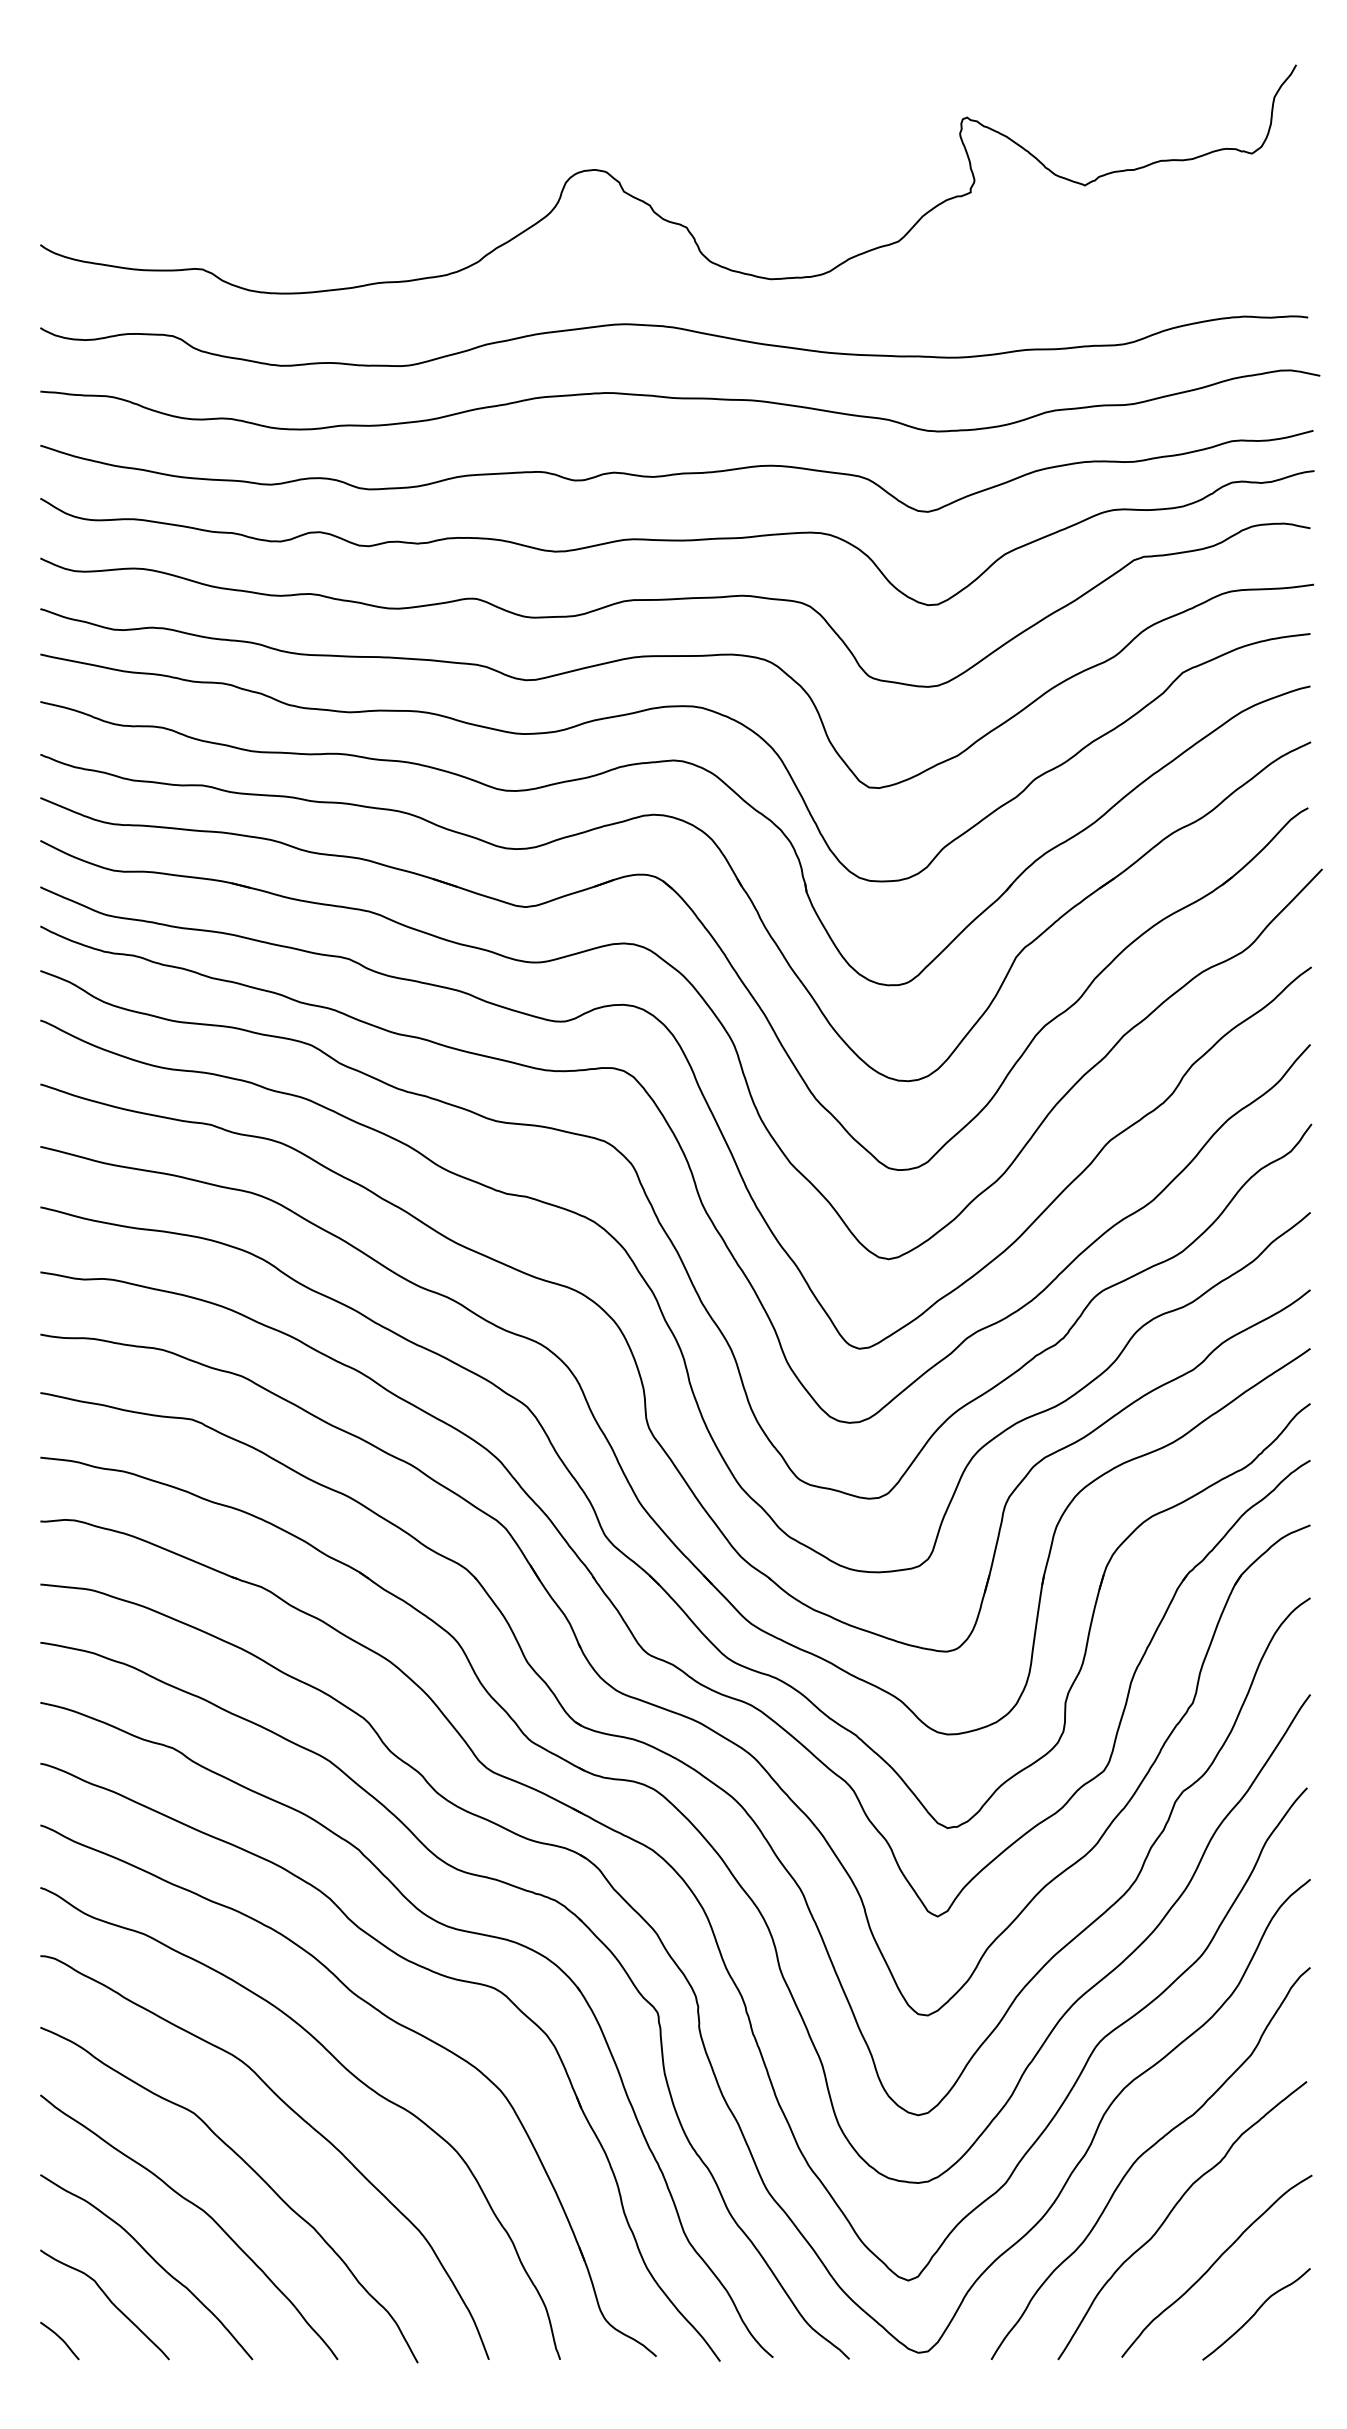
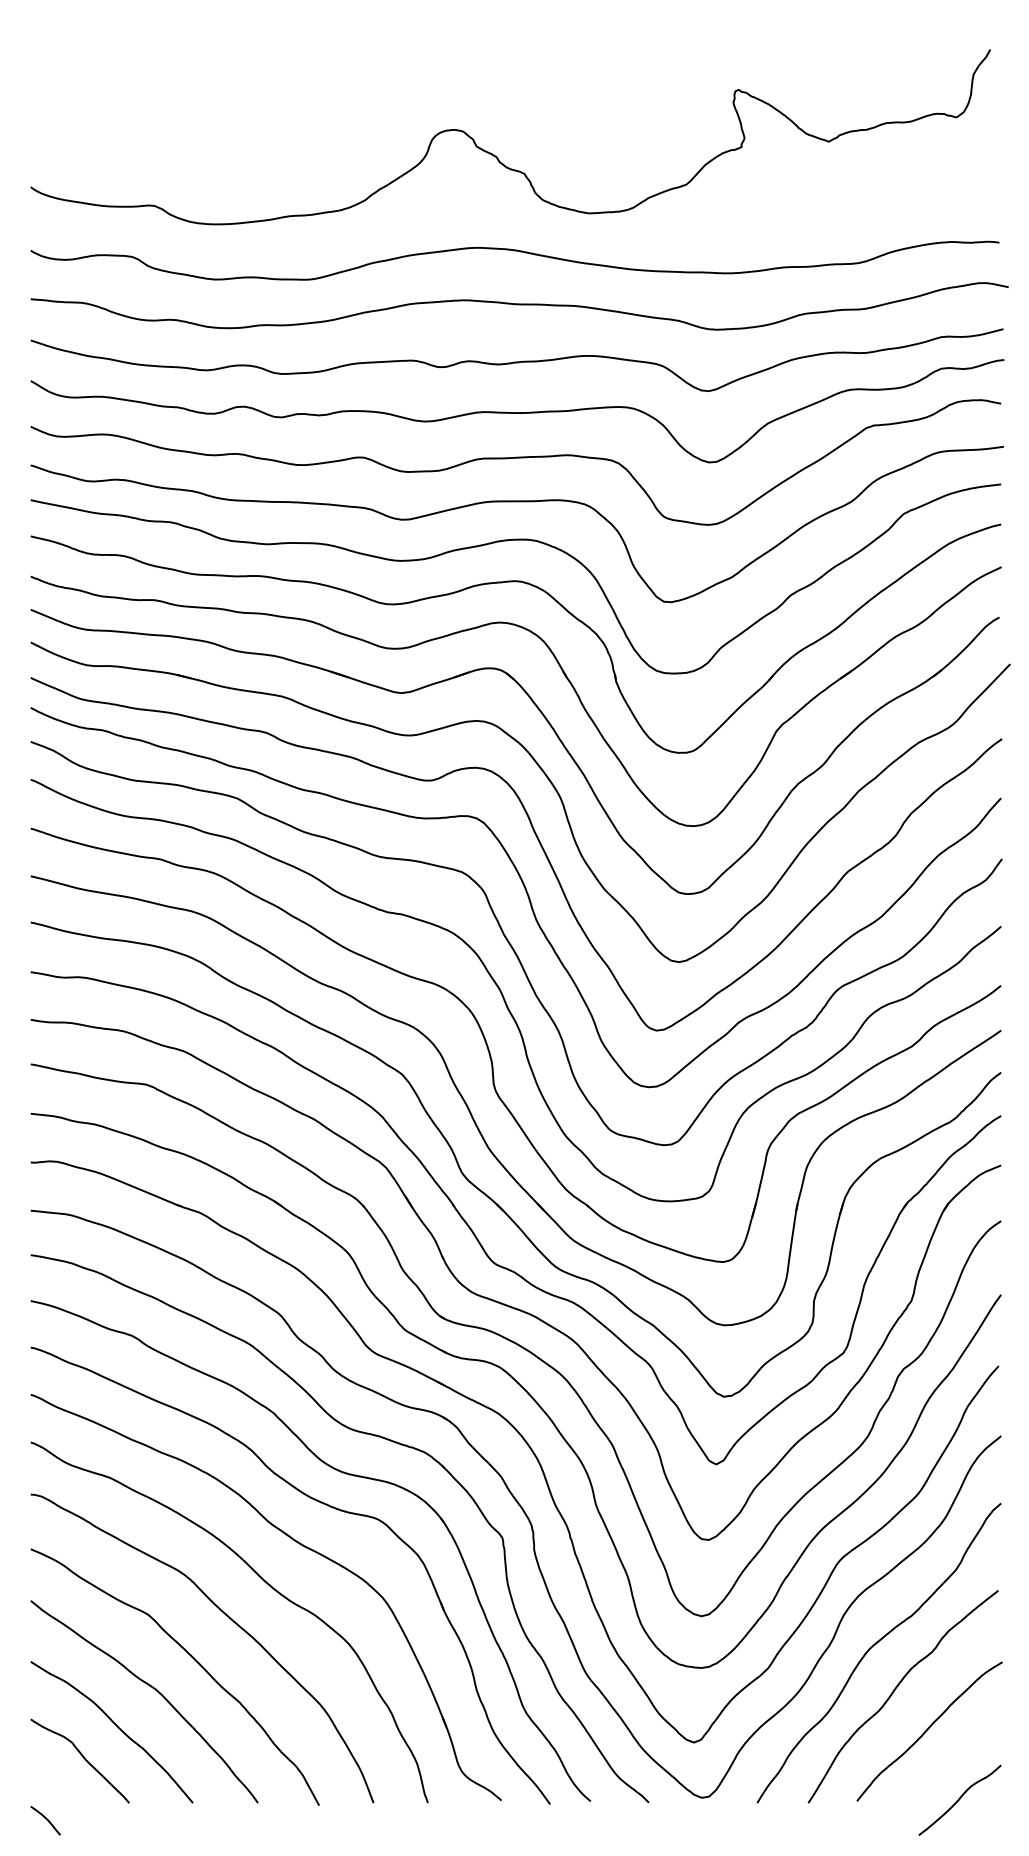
curve: (1255, 2313) -> (959, 1799), moved
curve: (59, 2339) -> (45, 1819), moved

